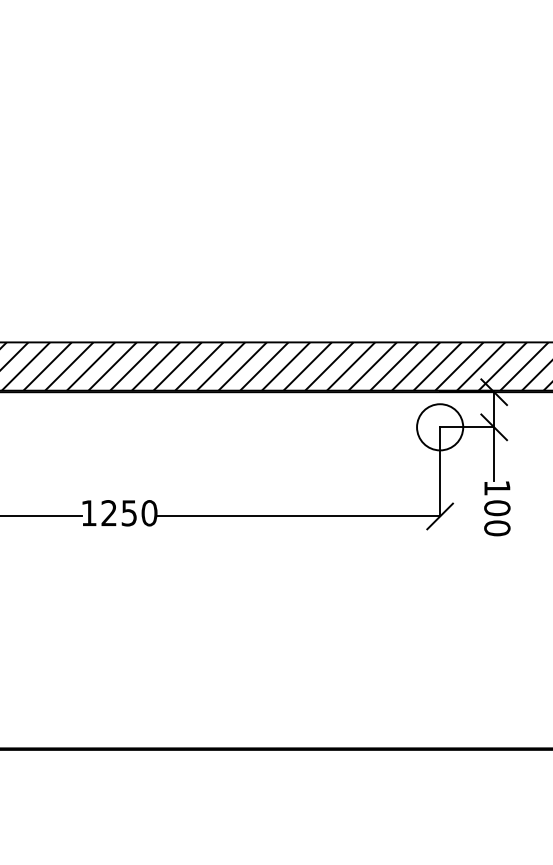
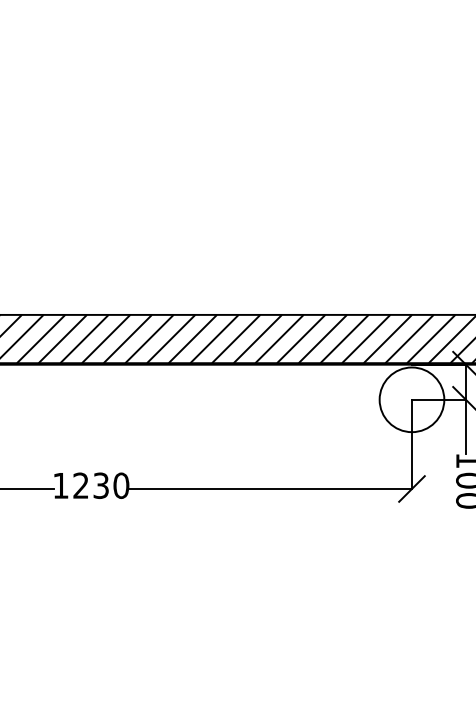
circle: (440, 427) -> (412, 400), size x1.4
text: (129, 512) -> (101, 485), 1250 -> 1230

